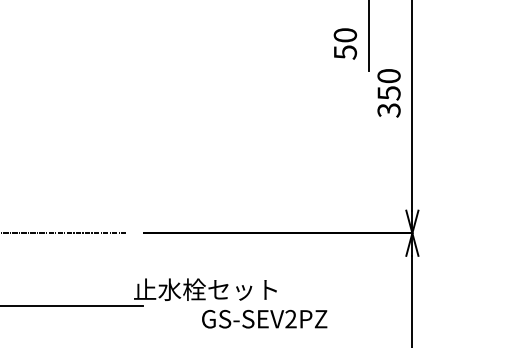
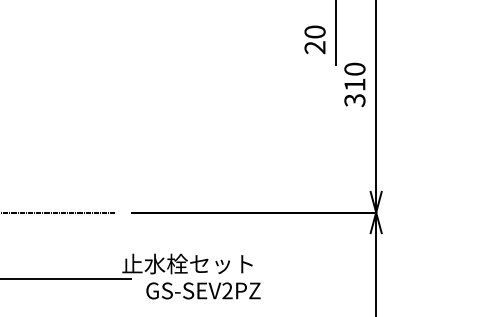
text: (344, 52) -> (314, 47), 50 -> 20
text: (388, 92) -> (354, 84), 350 -> 310
text: (264, 318) -> (203, 290), moved

